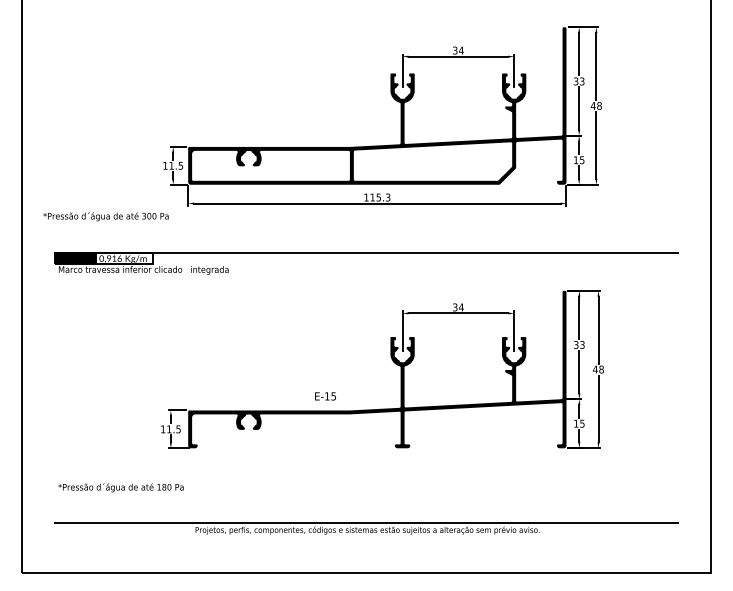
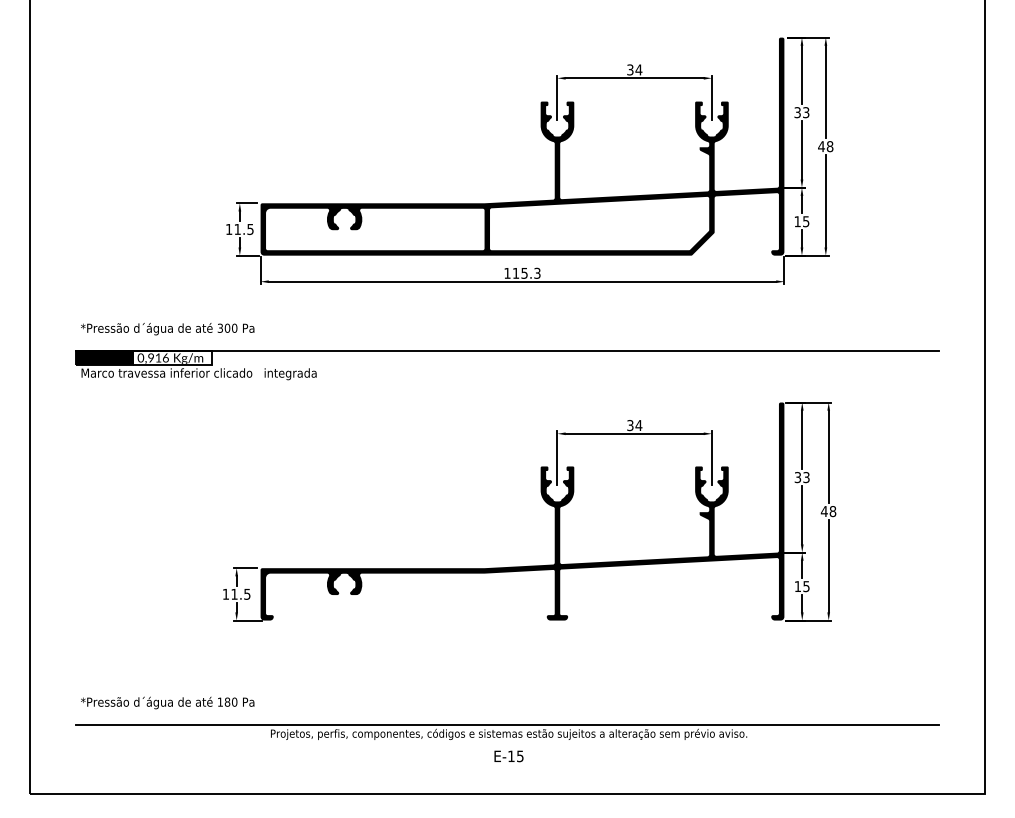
text: (105, 216) -> (166, 328), moved
text: (325, 396) -> (508, 756), moved
text: (120, 487) -> (166, 702), moved

